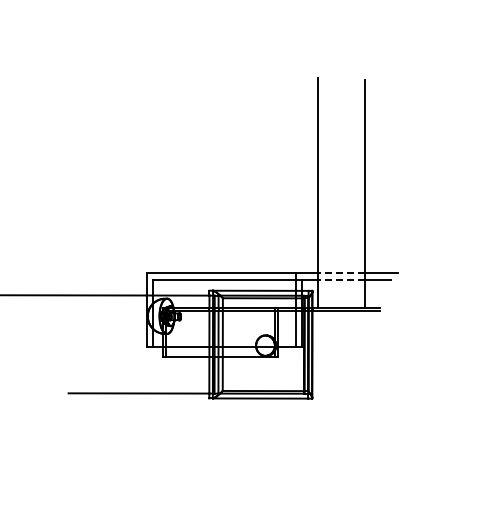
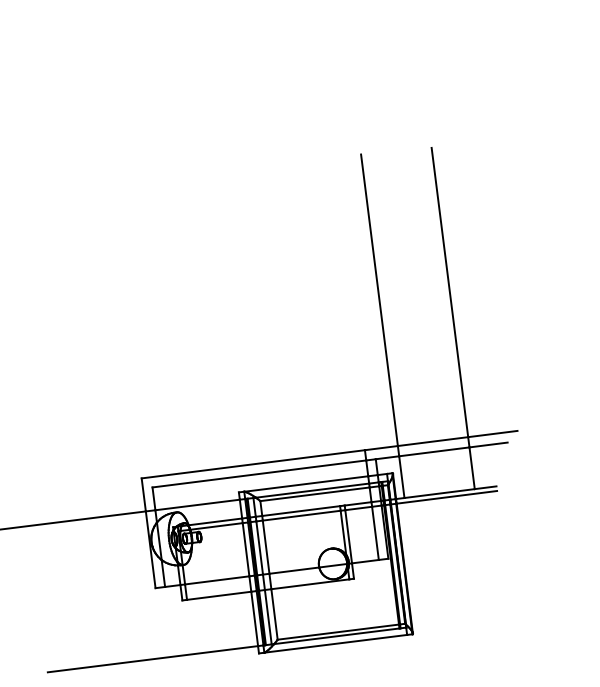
line: (341, 273) -> (432, 441), dashed -> solid
line: (341, 280) -> (434, 452), dashed -> solid

